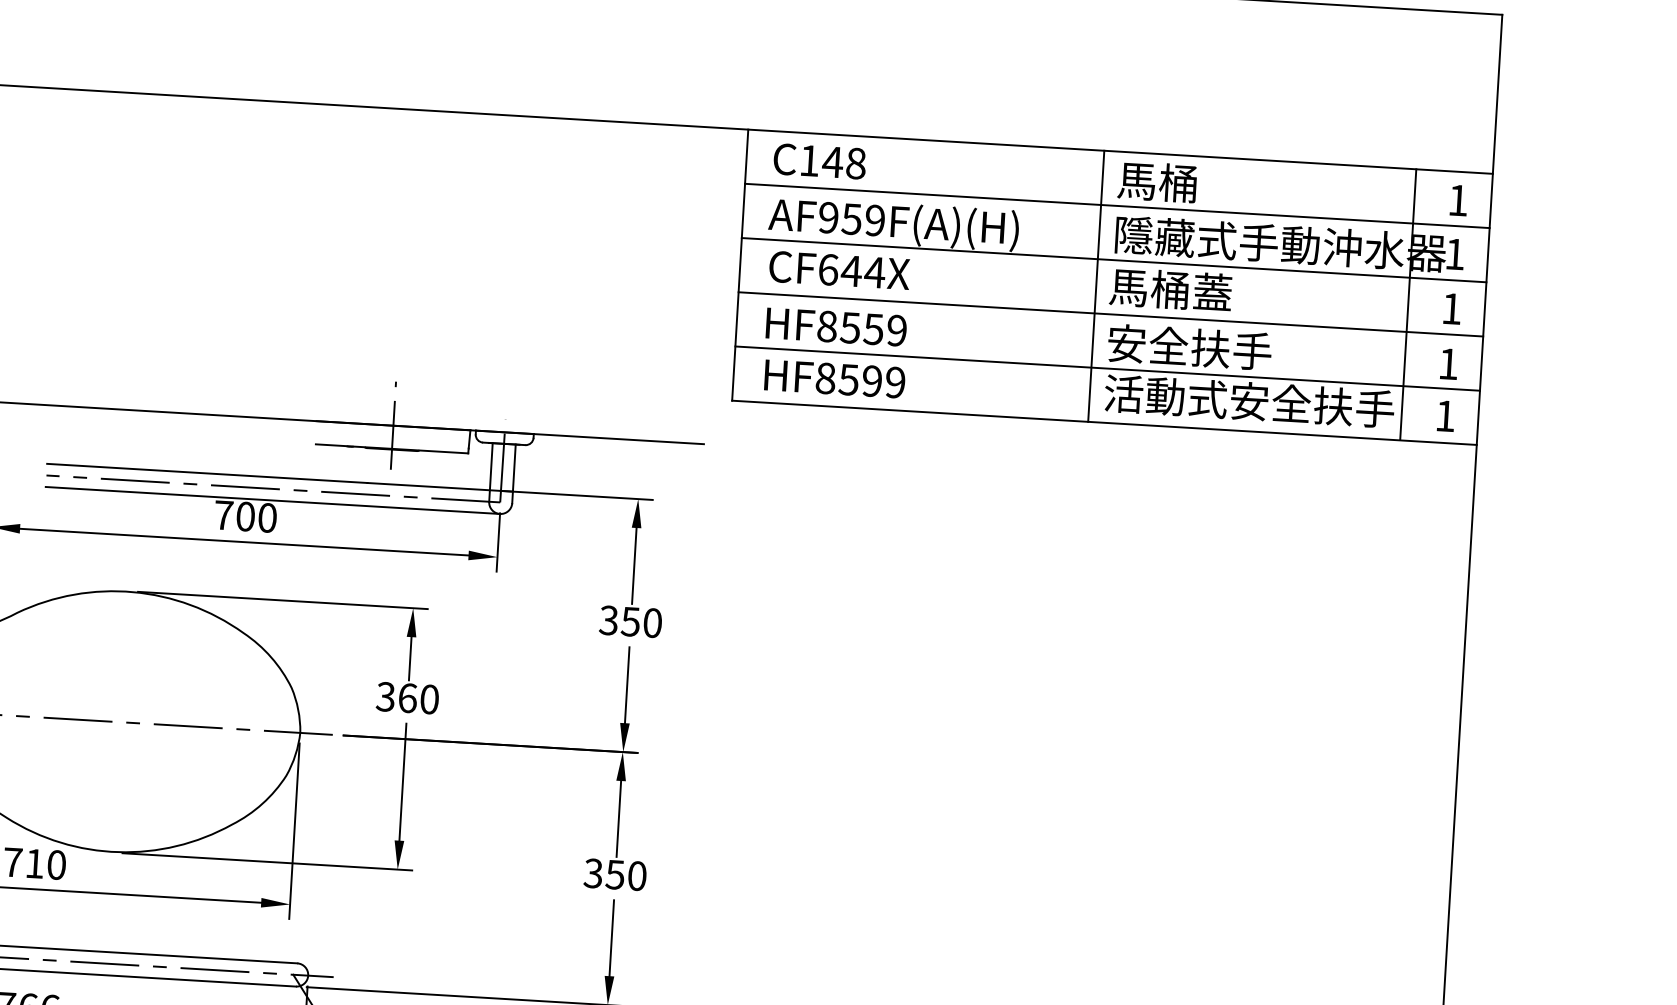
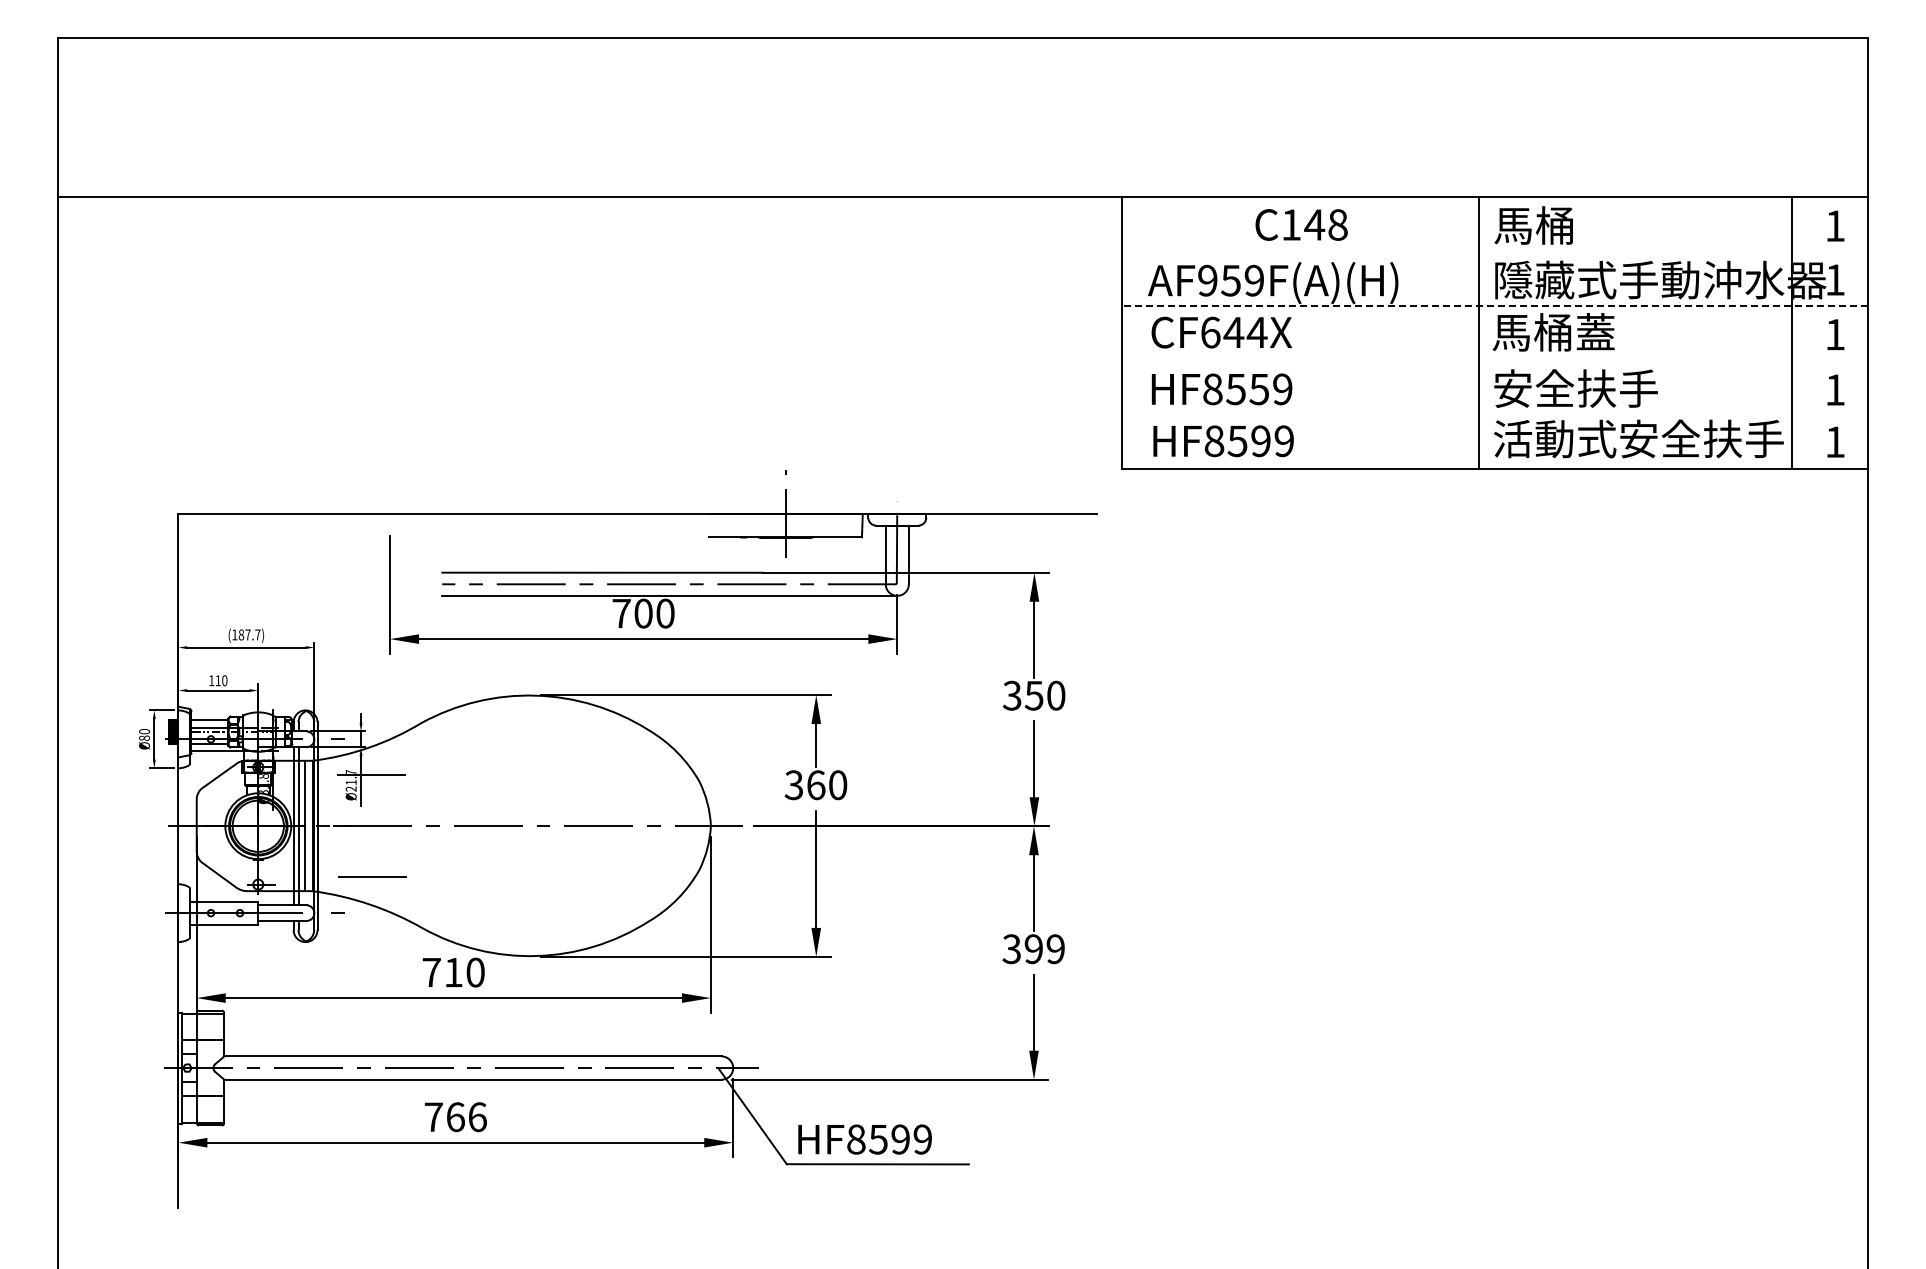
text: (819, 160) -> (1301, 224), moved
line: (1117, 205) -> (1495, 251), removed
line: (1114, 260) -> (1495, 306), solid -> dashed
line: (1111, 314) -> (1495, 360), removed
line: (1107, 368) -> (1495, 414), removed
text: (626, 875) -> (1044, 949), 350 -> 399

